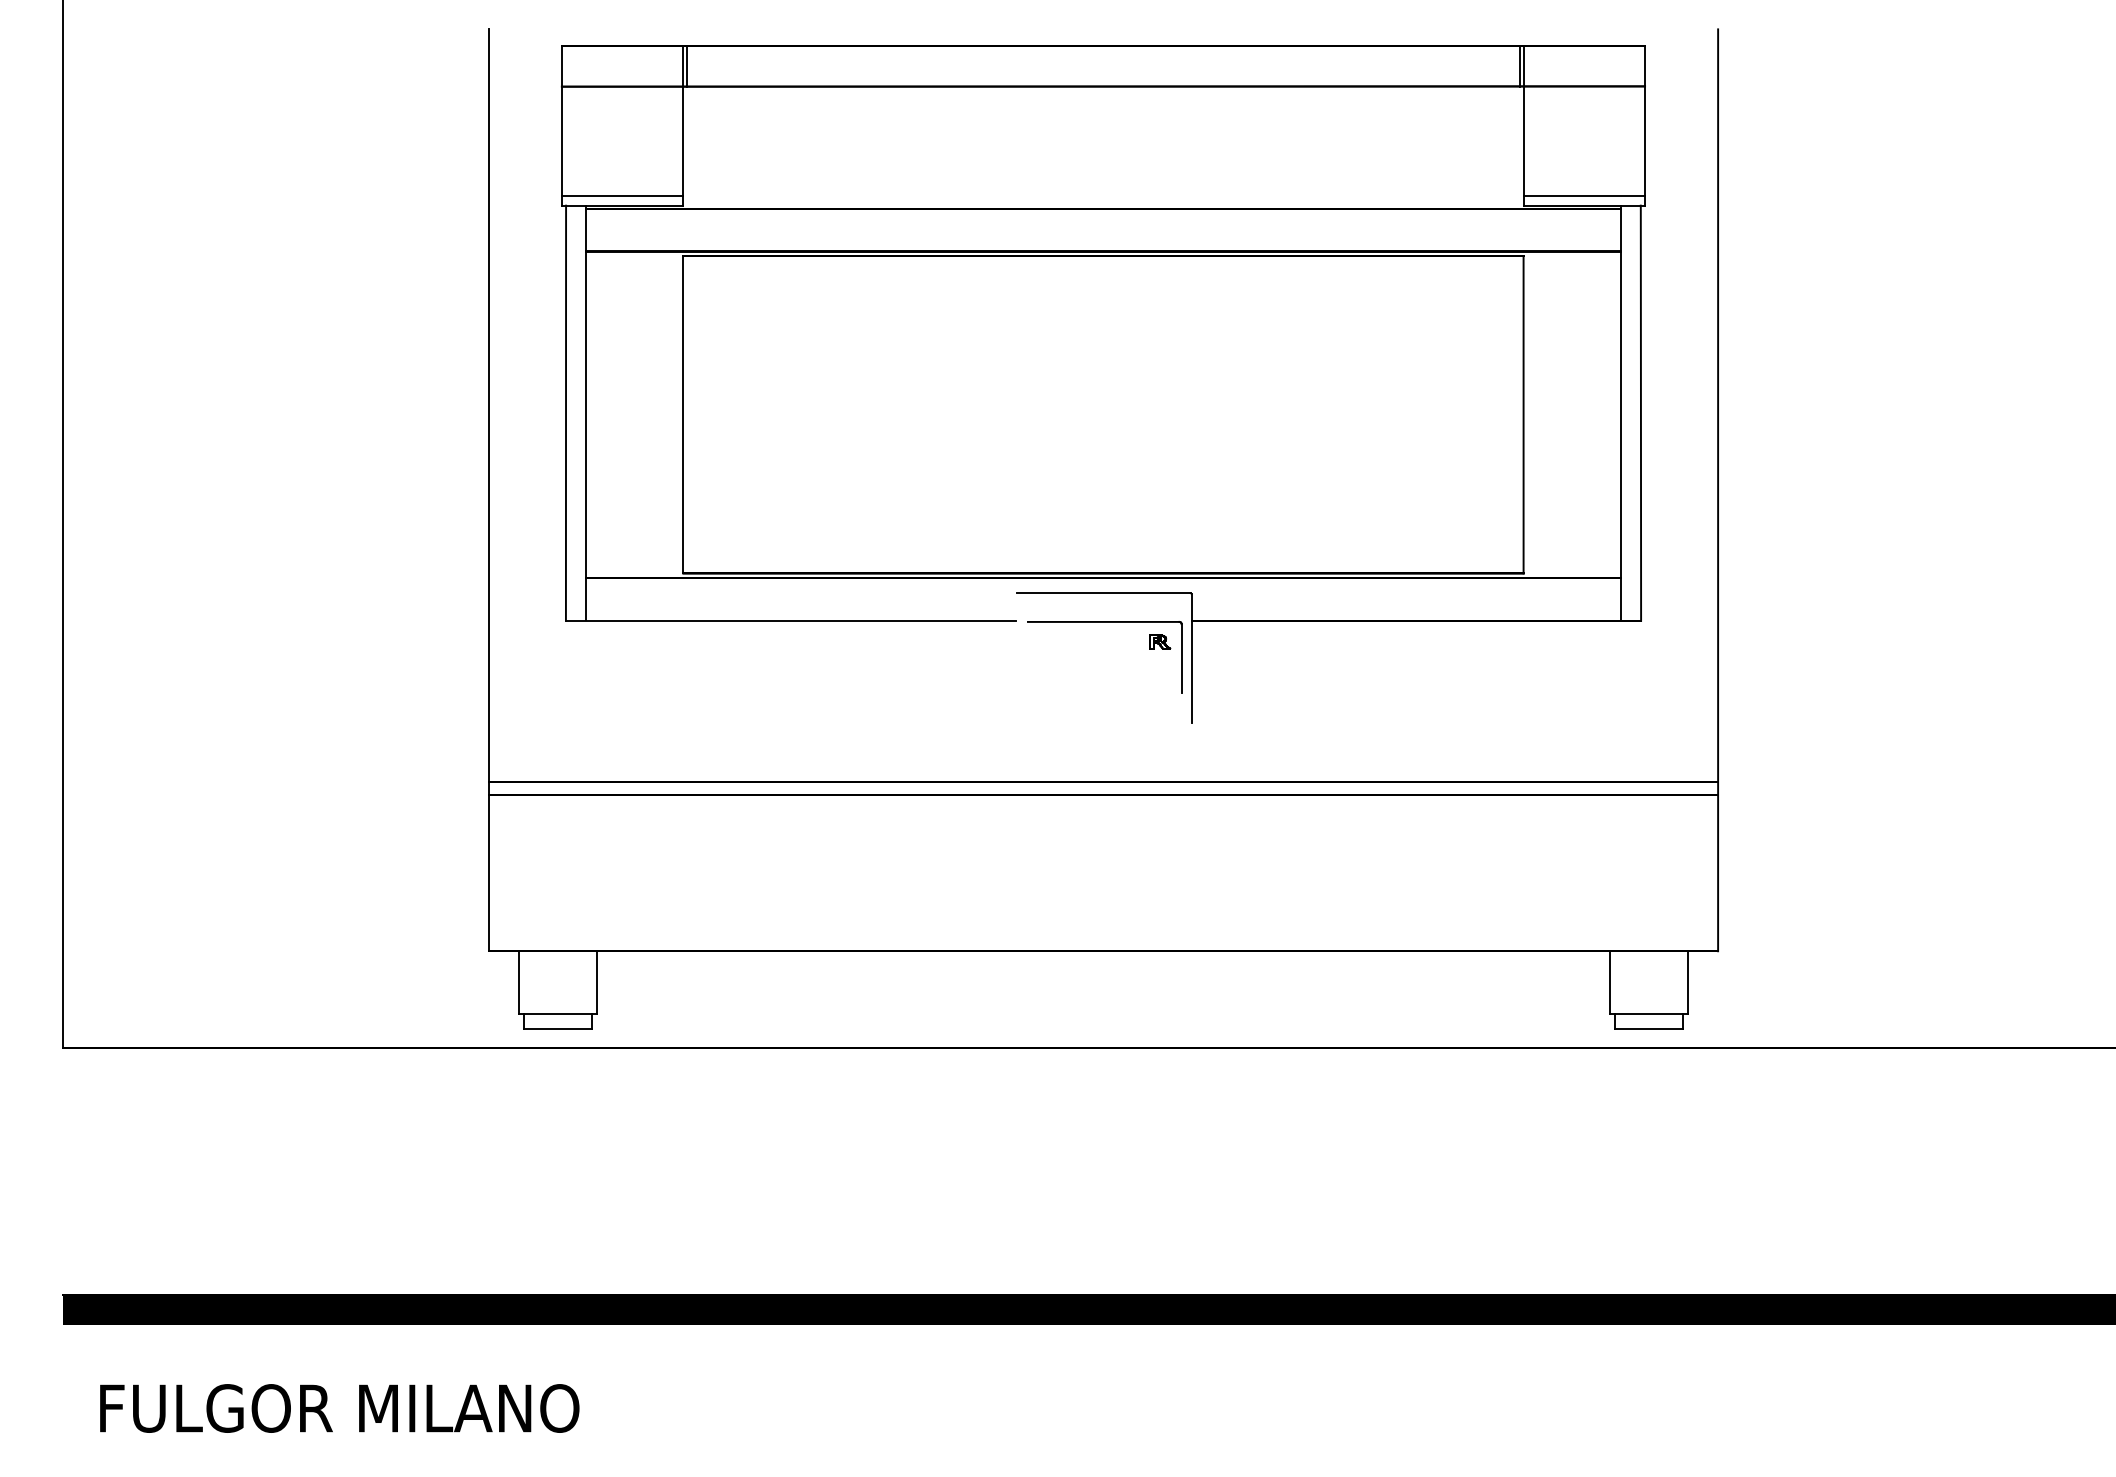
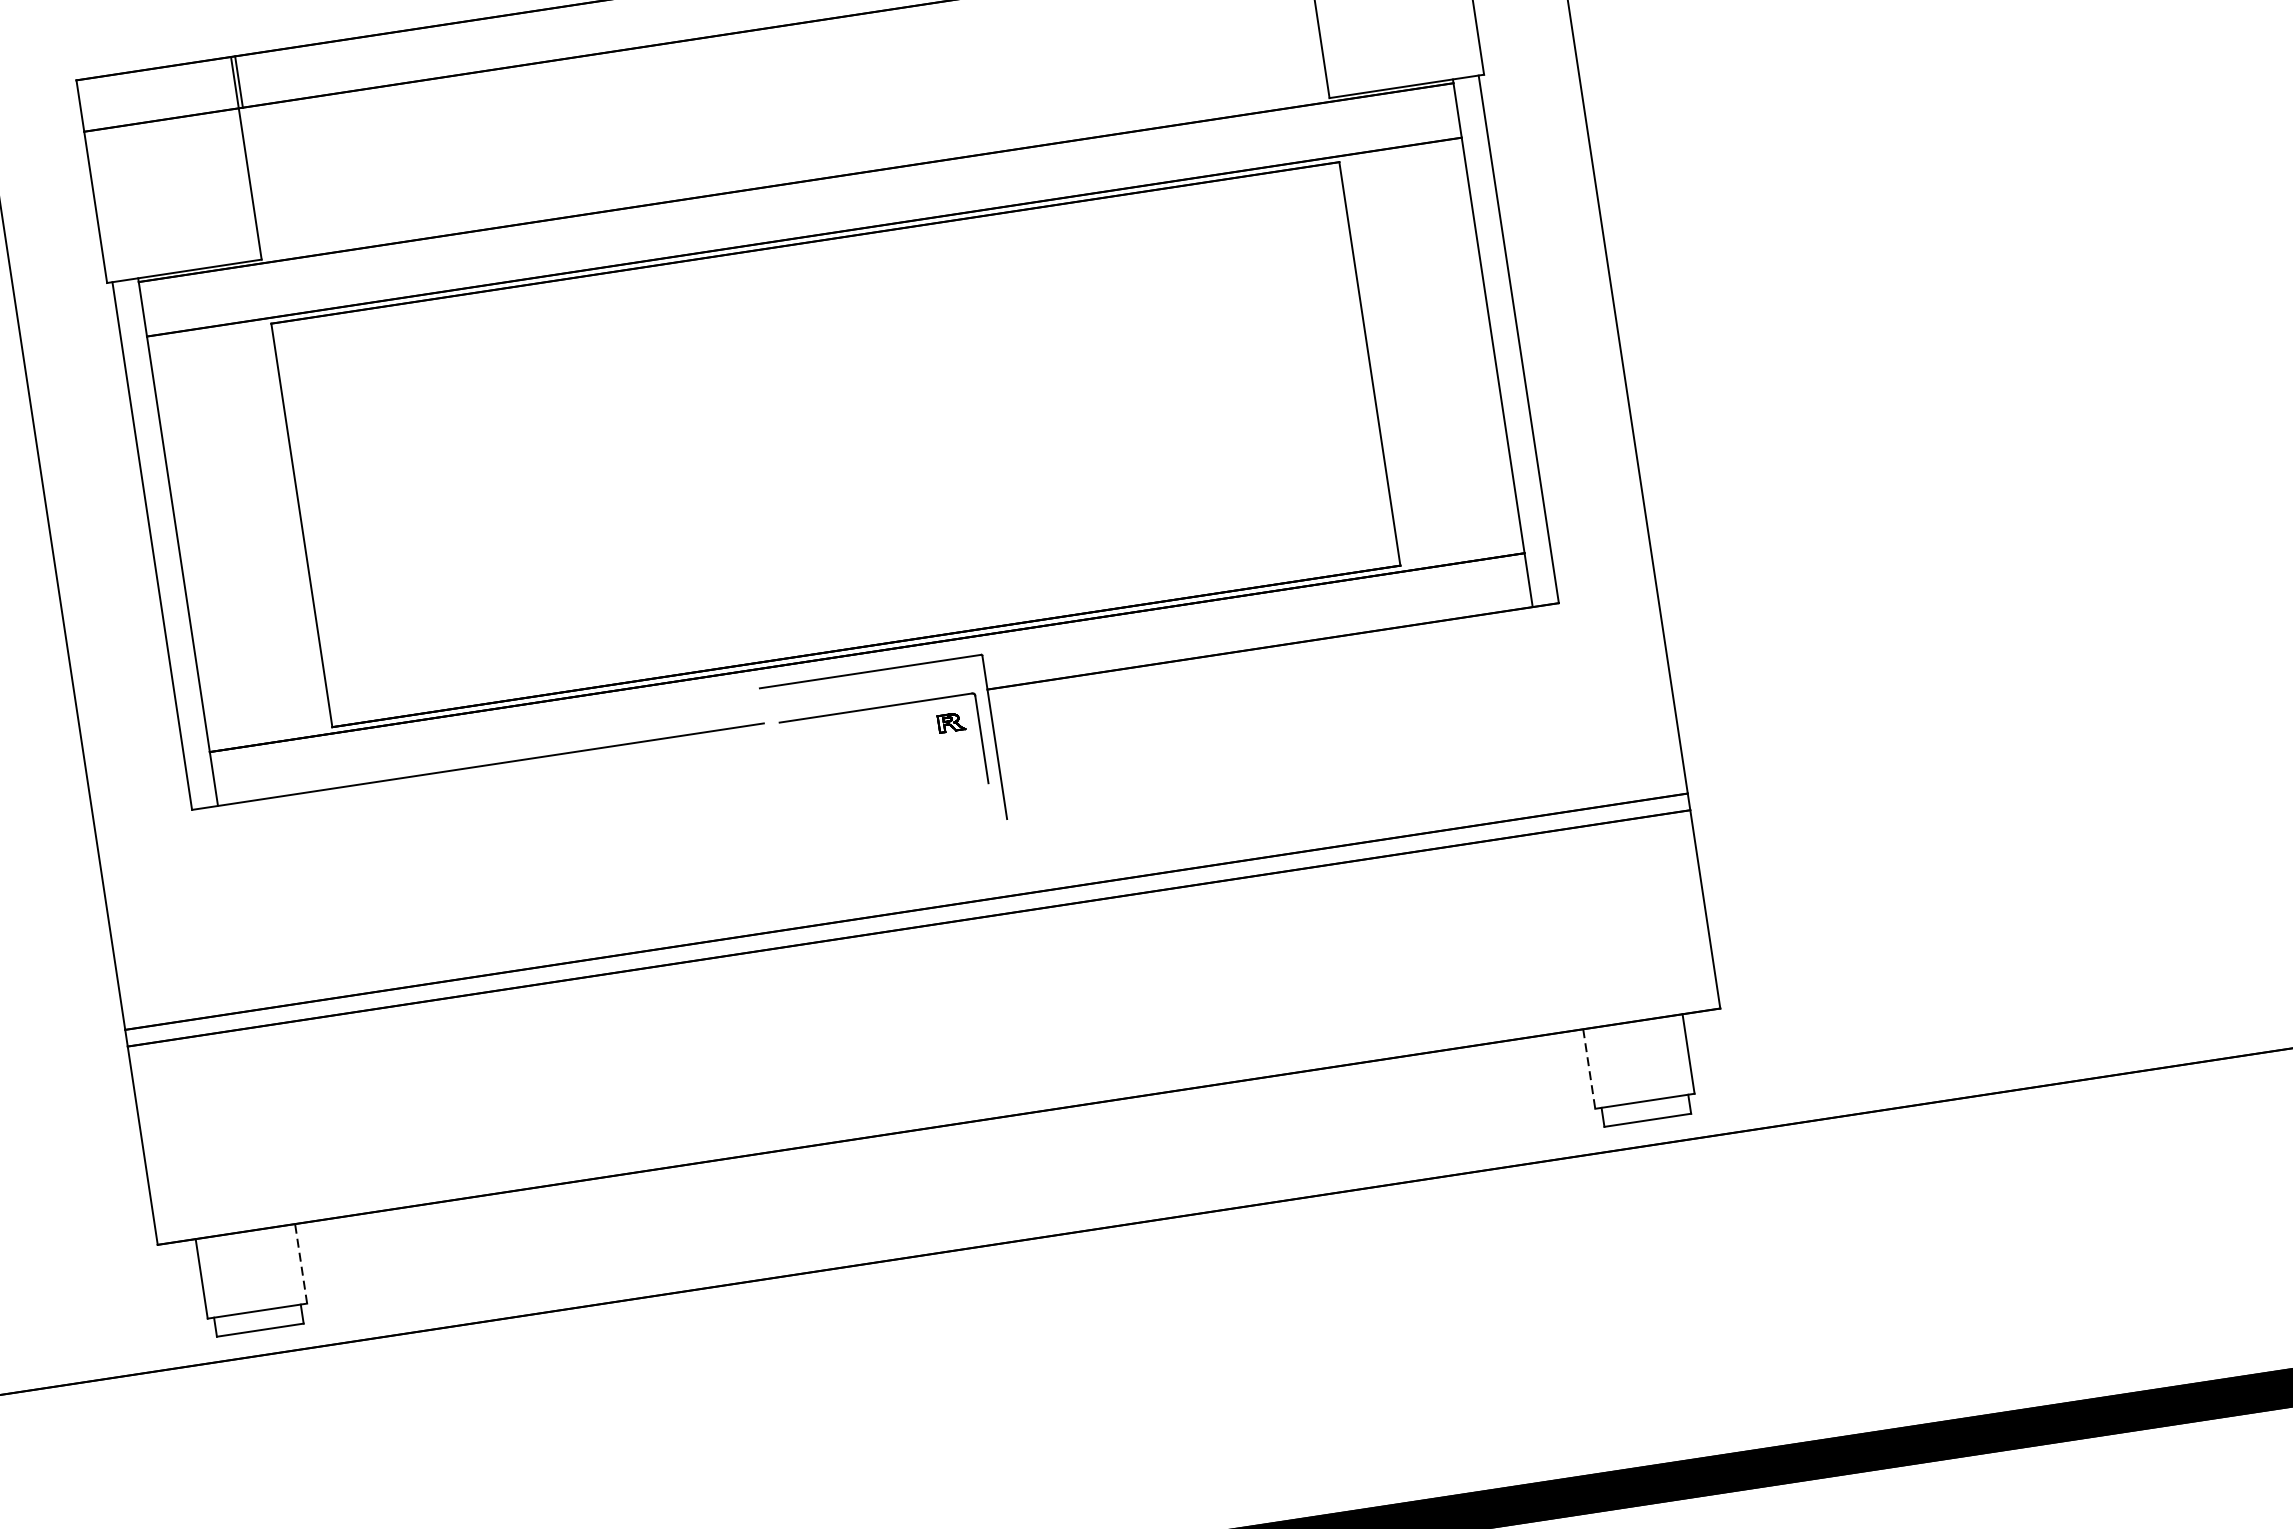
line: (622, 196) -> (182, 259), removed
line: (1584, 196) -> (1405, 74), removed
line: (597, 982) -> (301, 1263), solid -> dashed
line: (1610, 983) -> (1589, 1070), solid -> dashed

